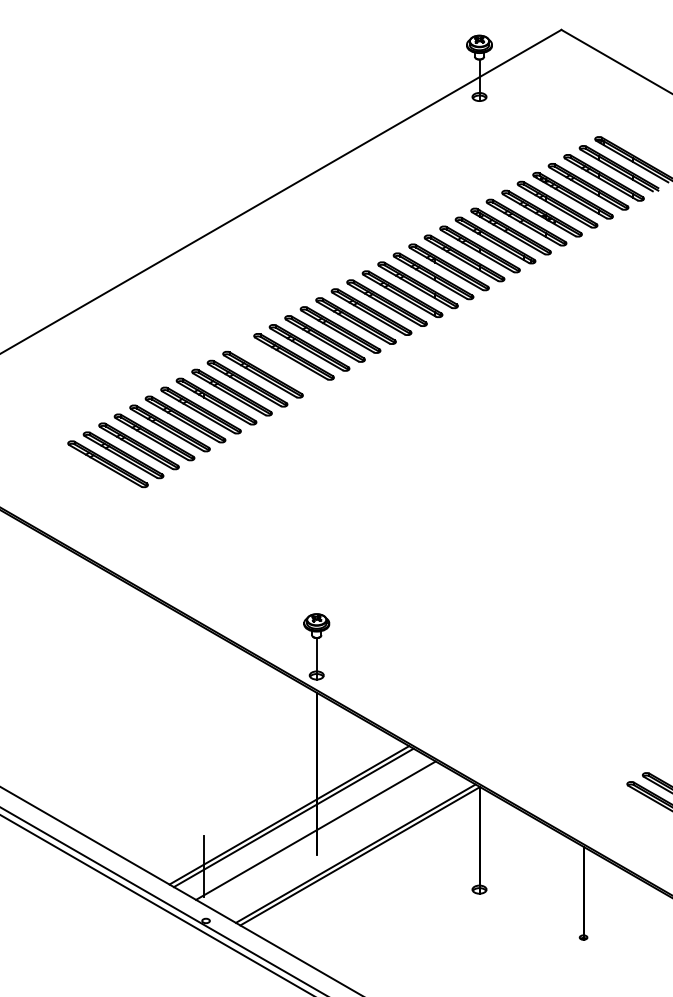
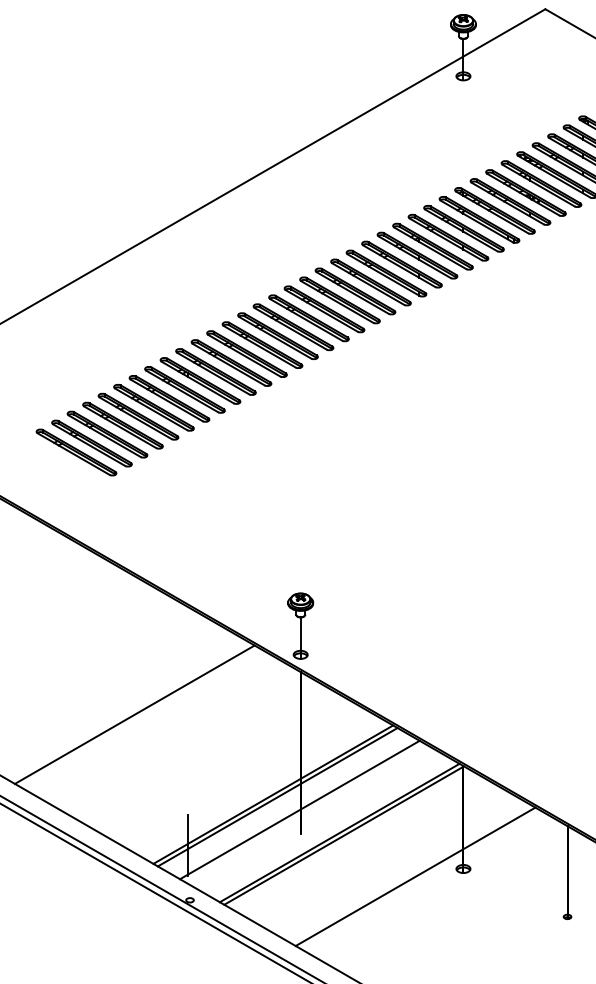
part: (278, 365) -> (262, 344), added
part: (92, 472) -> (76, 451), added
line: (150, 735) -> (134, 714), added
line: (431, 897) -> (415, 876), added

